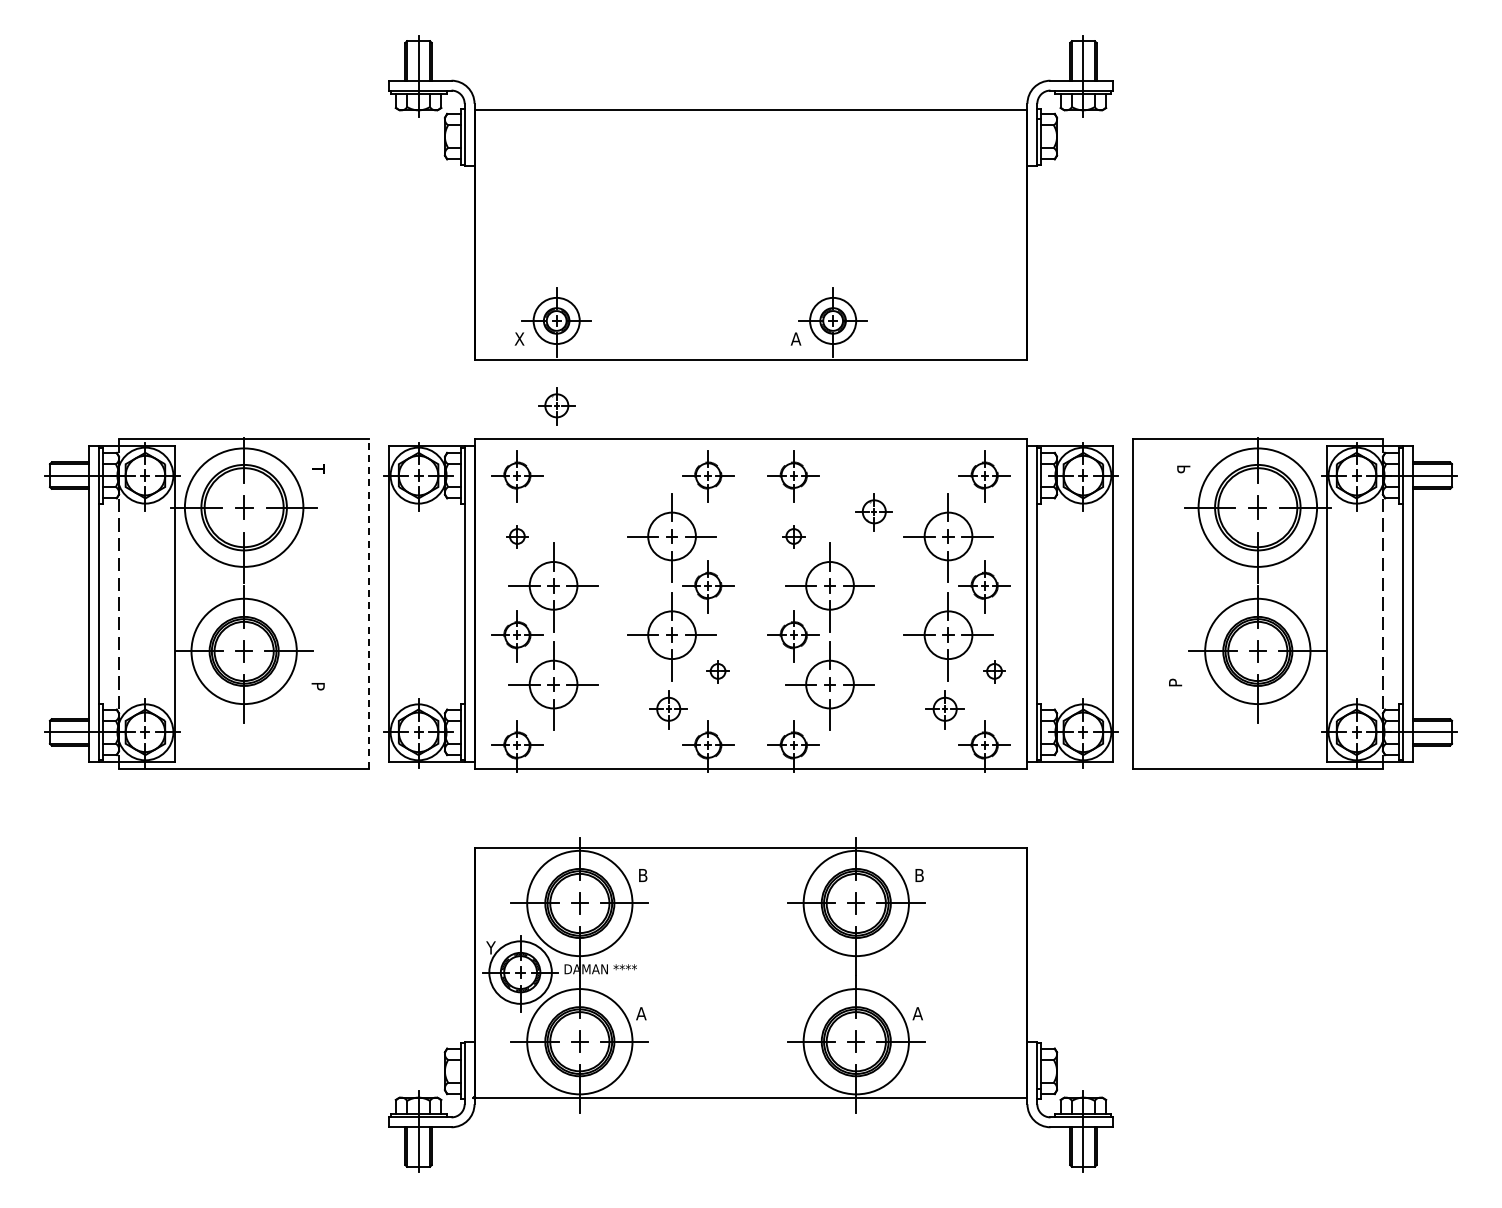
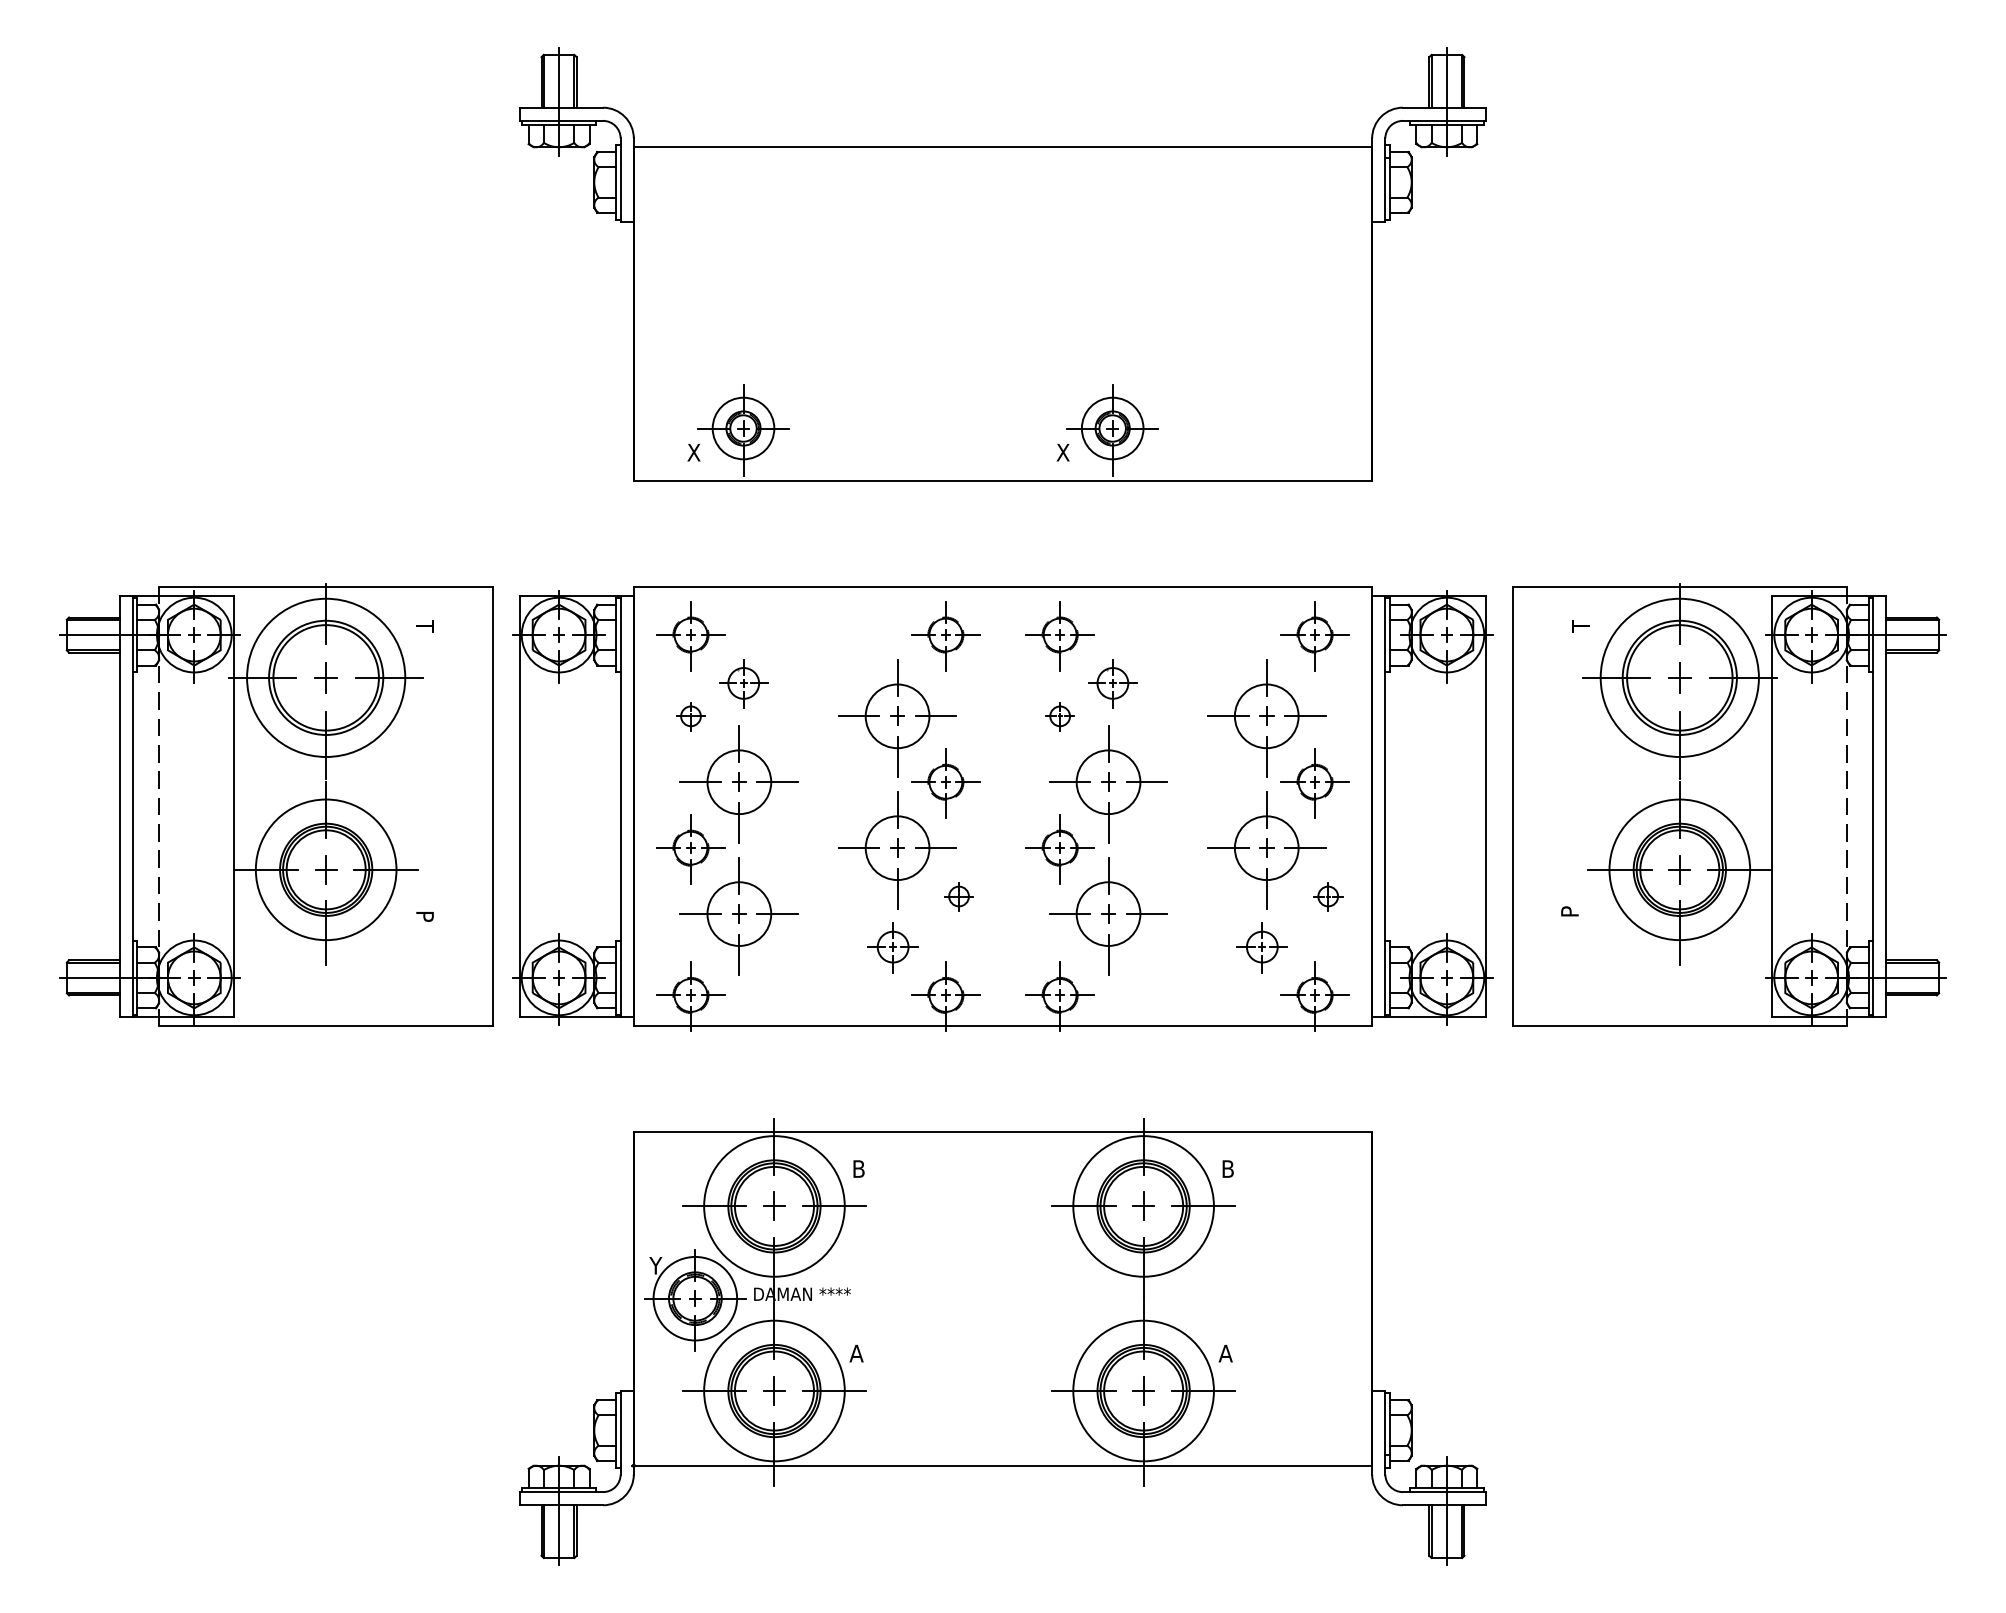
text: (795, 338) -> (1062, 451), A -> X
part: (556, 406) -> (743, 684), moved
text: (1183, 468) -> (1580, 625), P -> T
part: (873, 512) -> (1111, 684), moved
line: (369, 604) -> (493, 807), dashed -> solid

